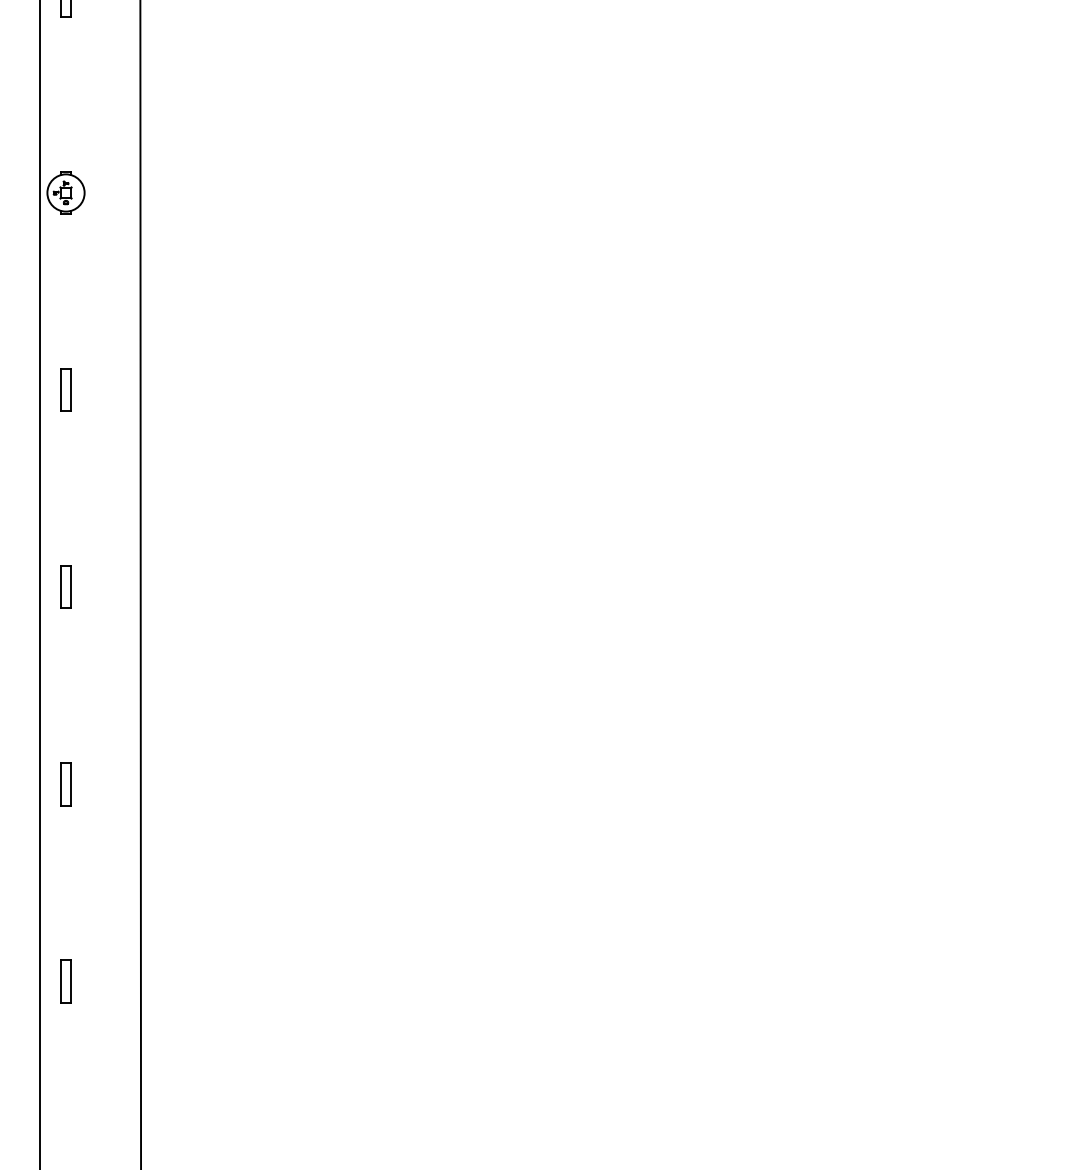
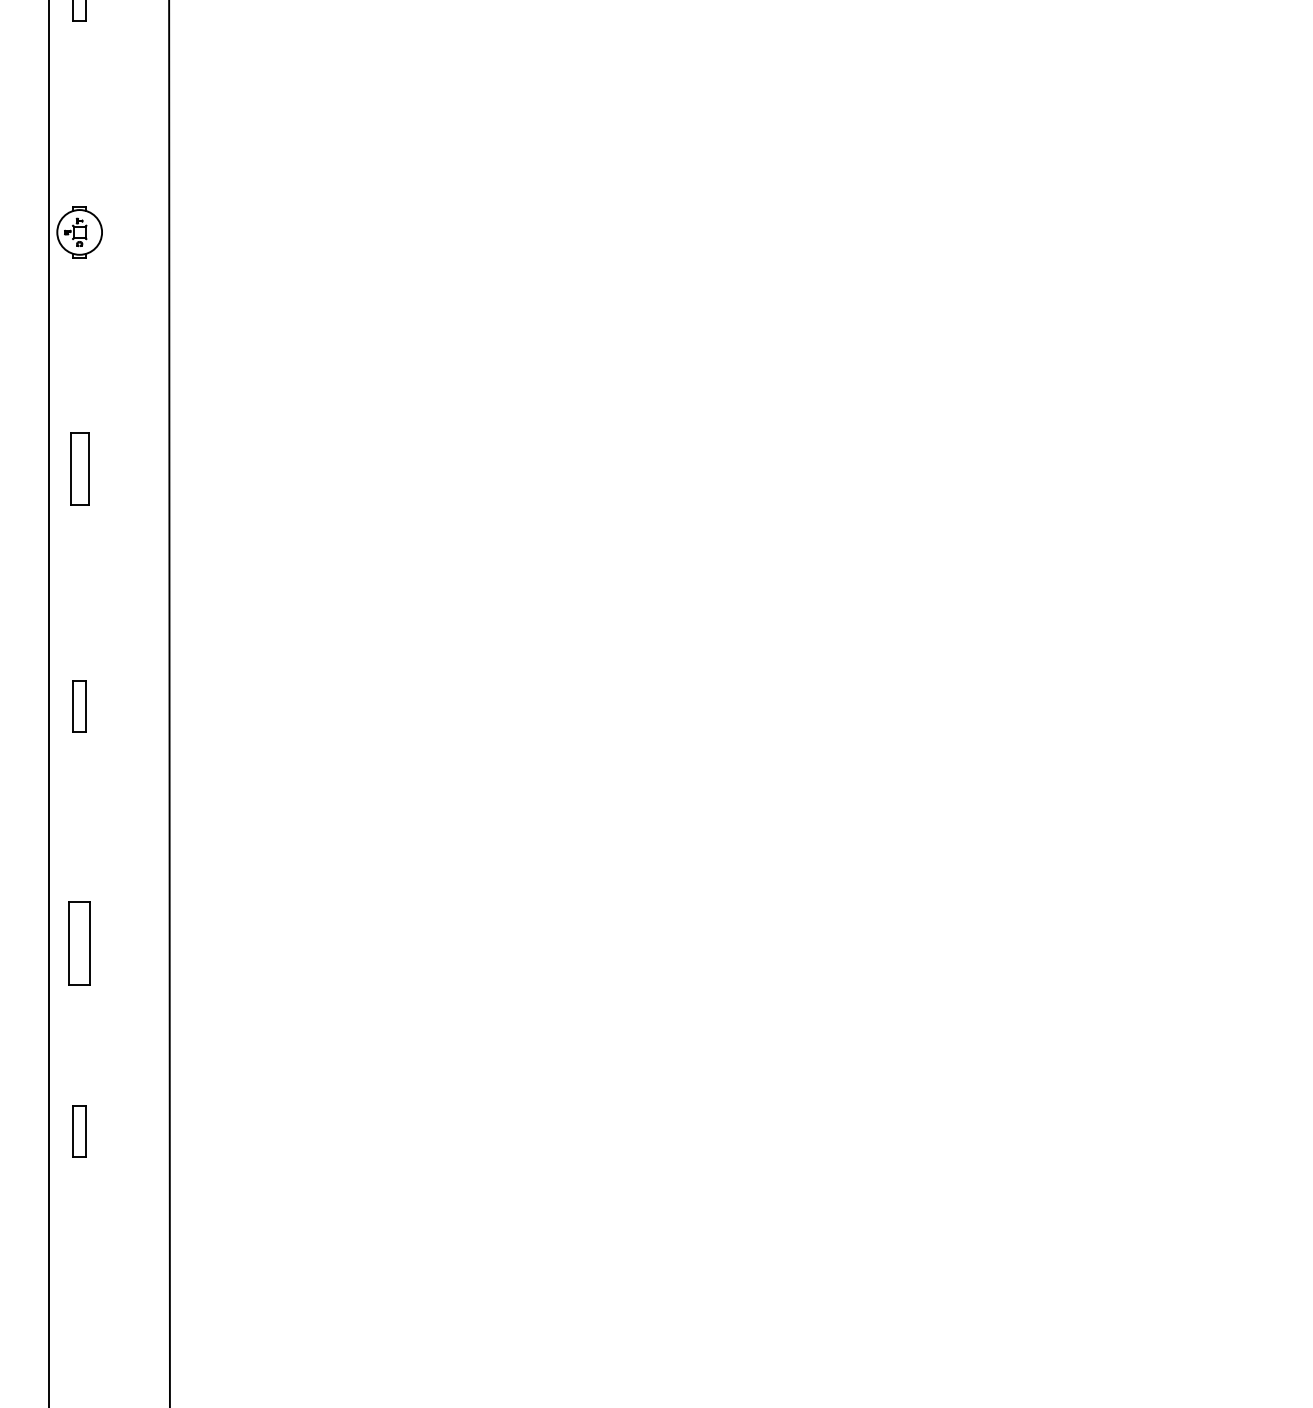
part: (65, 389) -> (79, 468), size x1.4
part: (65, 784) -> (79, 943), size x1.6
part: (65, 981) -> (79, 1131), moved

